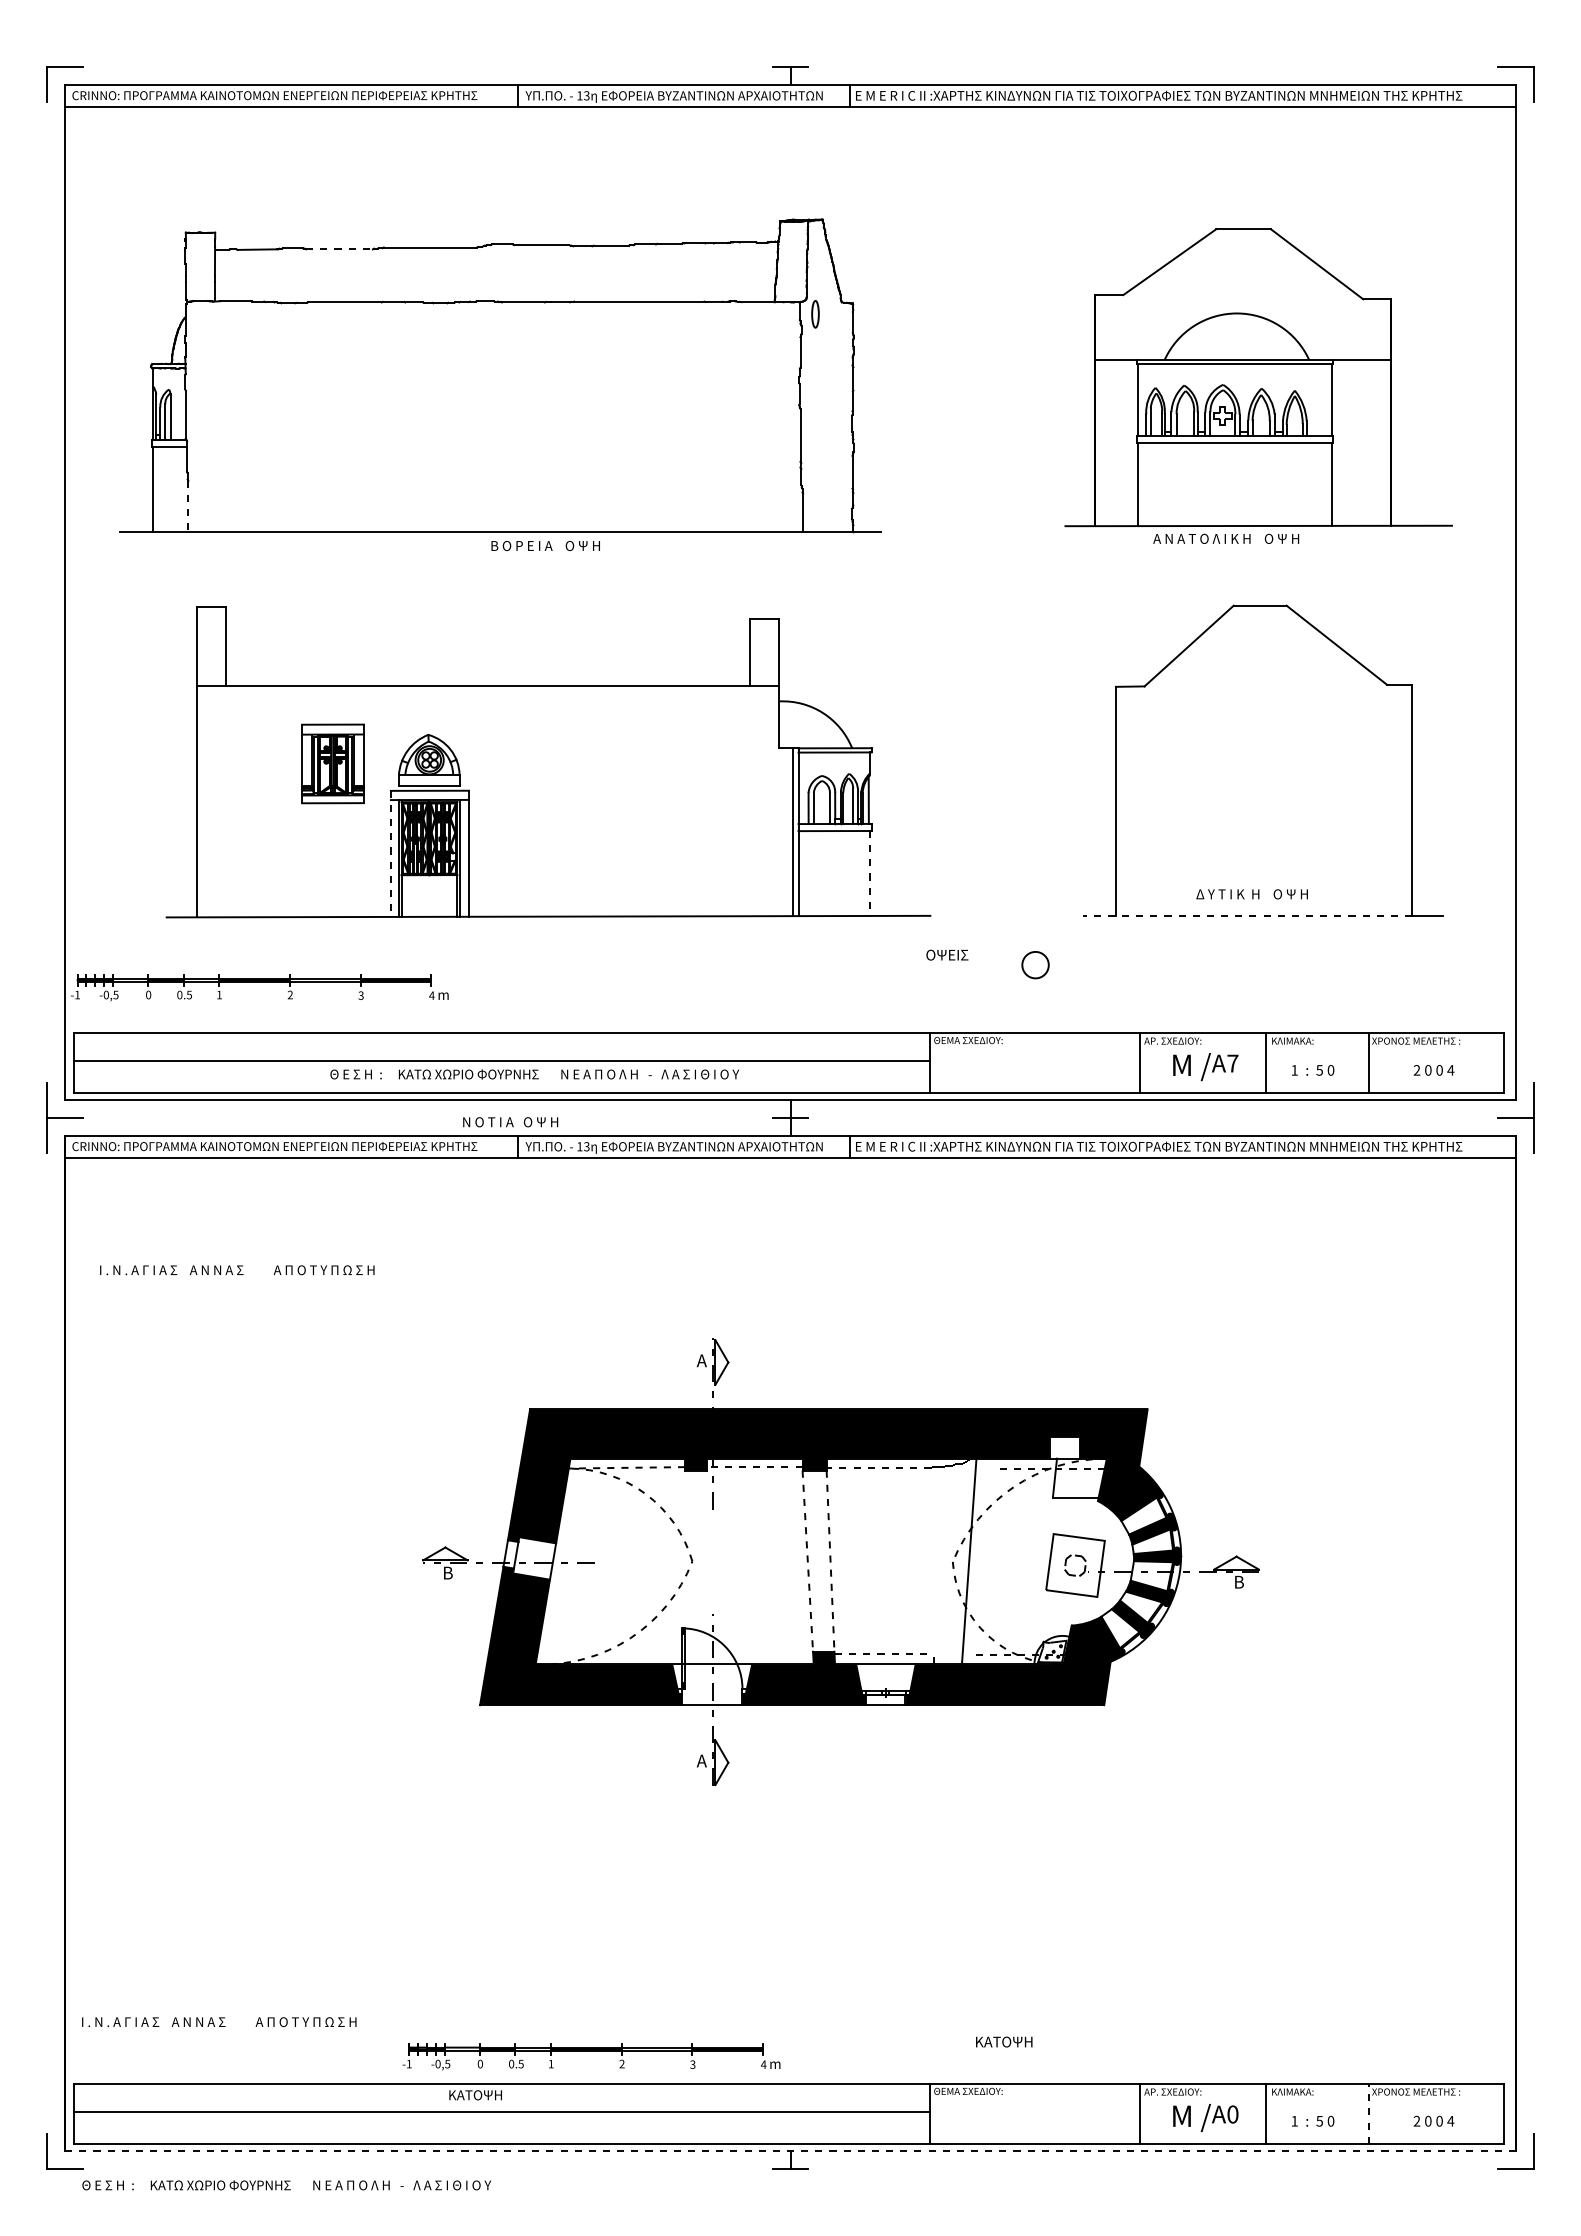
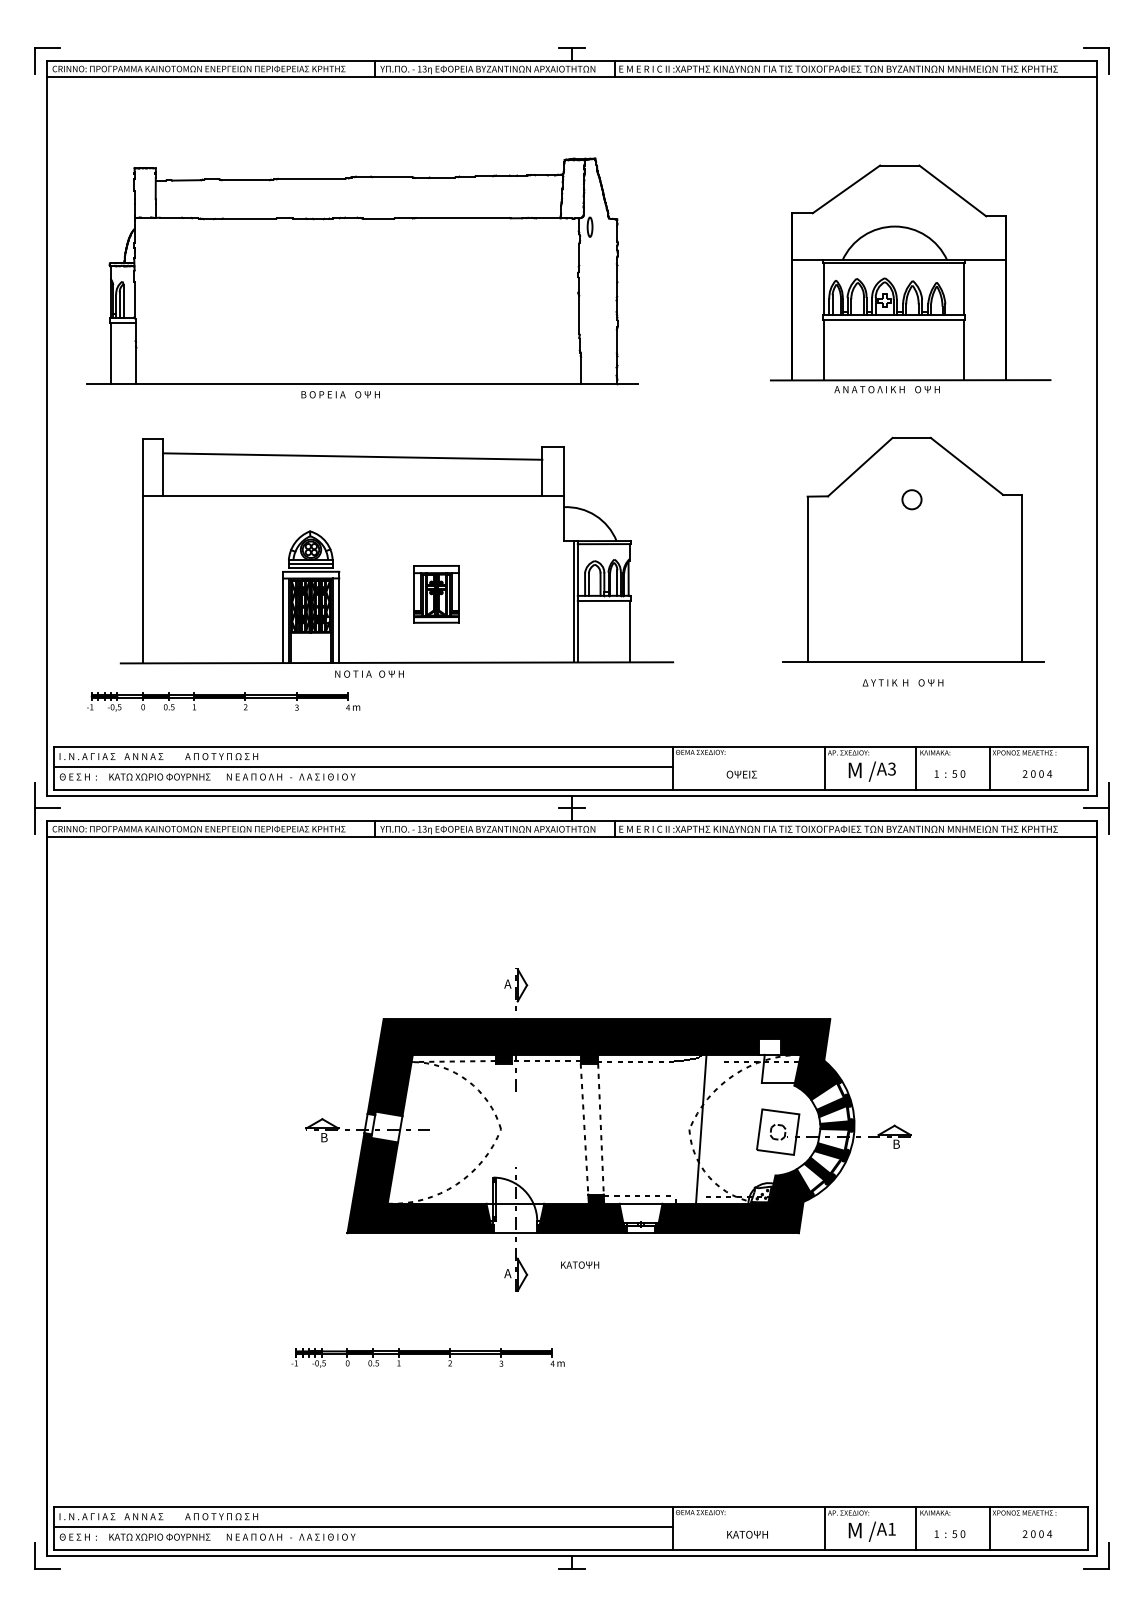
line: (340, 249) -> (246, 180), dashed -> solid
line: (188, 506) -> (136, 366), dashed -> solid
text: (545, 545) -> (340, 394), moved
line: (487, 630) -> (352, 455), added
part: (332, 763) -> (436, 594), moved
line: (428, 780) -> (310, 564), added
line: (390, 853) -> (282, 617), dashed -> solid
line: (870, 873) -> (629, 631), dashed -> solid
text: (1251, 894) -> (902, 683), moved
line: (1247, 916) -> (902, 662), dashed -> solid
text: (947, 954) -> (741, 774), moved
circle: (1035, 965) -> (911, 500), moved
part: (259, 987) -> (223, 701), moved
text: (1232, 1063) -> (891, 769), 7 -> 3
text: (534, 1074) -> (207, 777), moved
text: (510, 1122) -> (369, 674), moved
text: (237, 1270) -> (158, 756), moved
text: (219, 2022) -> (158, 1516), moved
text: (1004, 2041) -> (747, 1534), moved
part: (591, 2056) -> (428, 1357), moved
text: (475, 2095) -> (579, 1265), moved
line: (1368, 2113) -> (990, 1528), dashed -> solid
text: (1232, 2114) -> (891, 1529), 0 -> 1
line: (790, 2151) -> (572, 1556), dashed -> solid
text: (286, 2185) -> (207, 1537), moved

